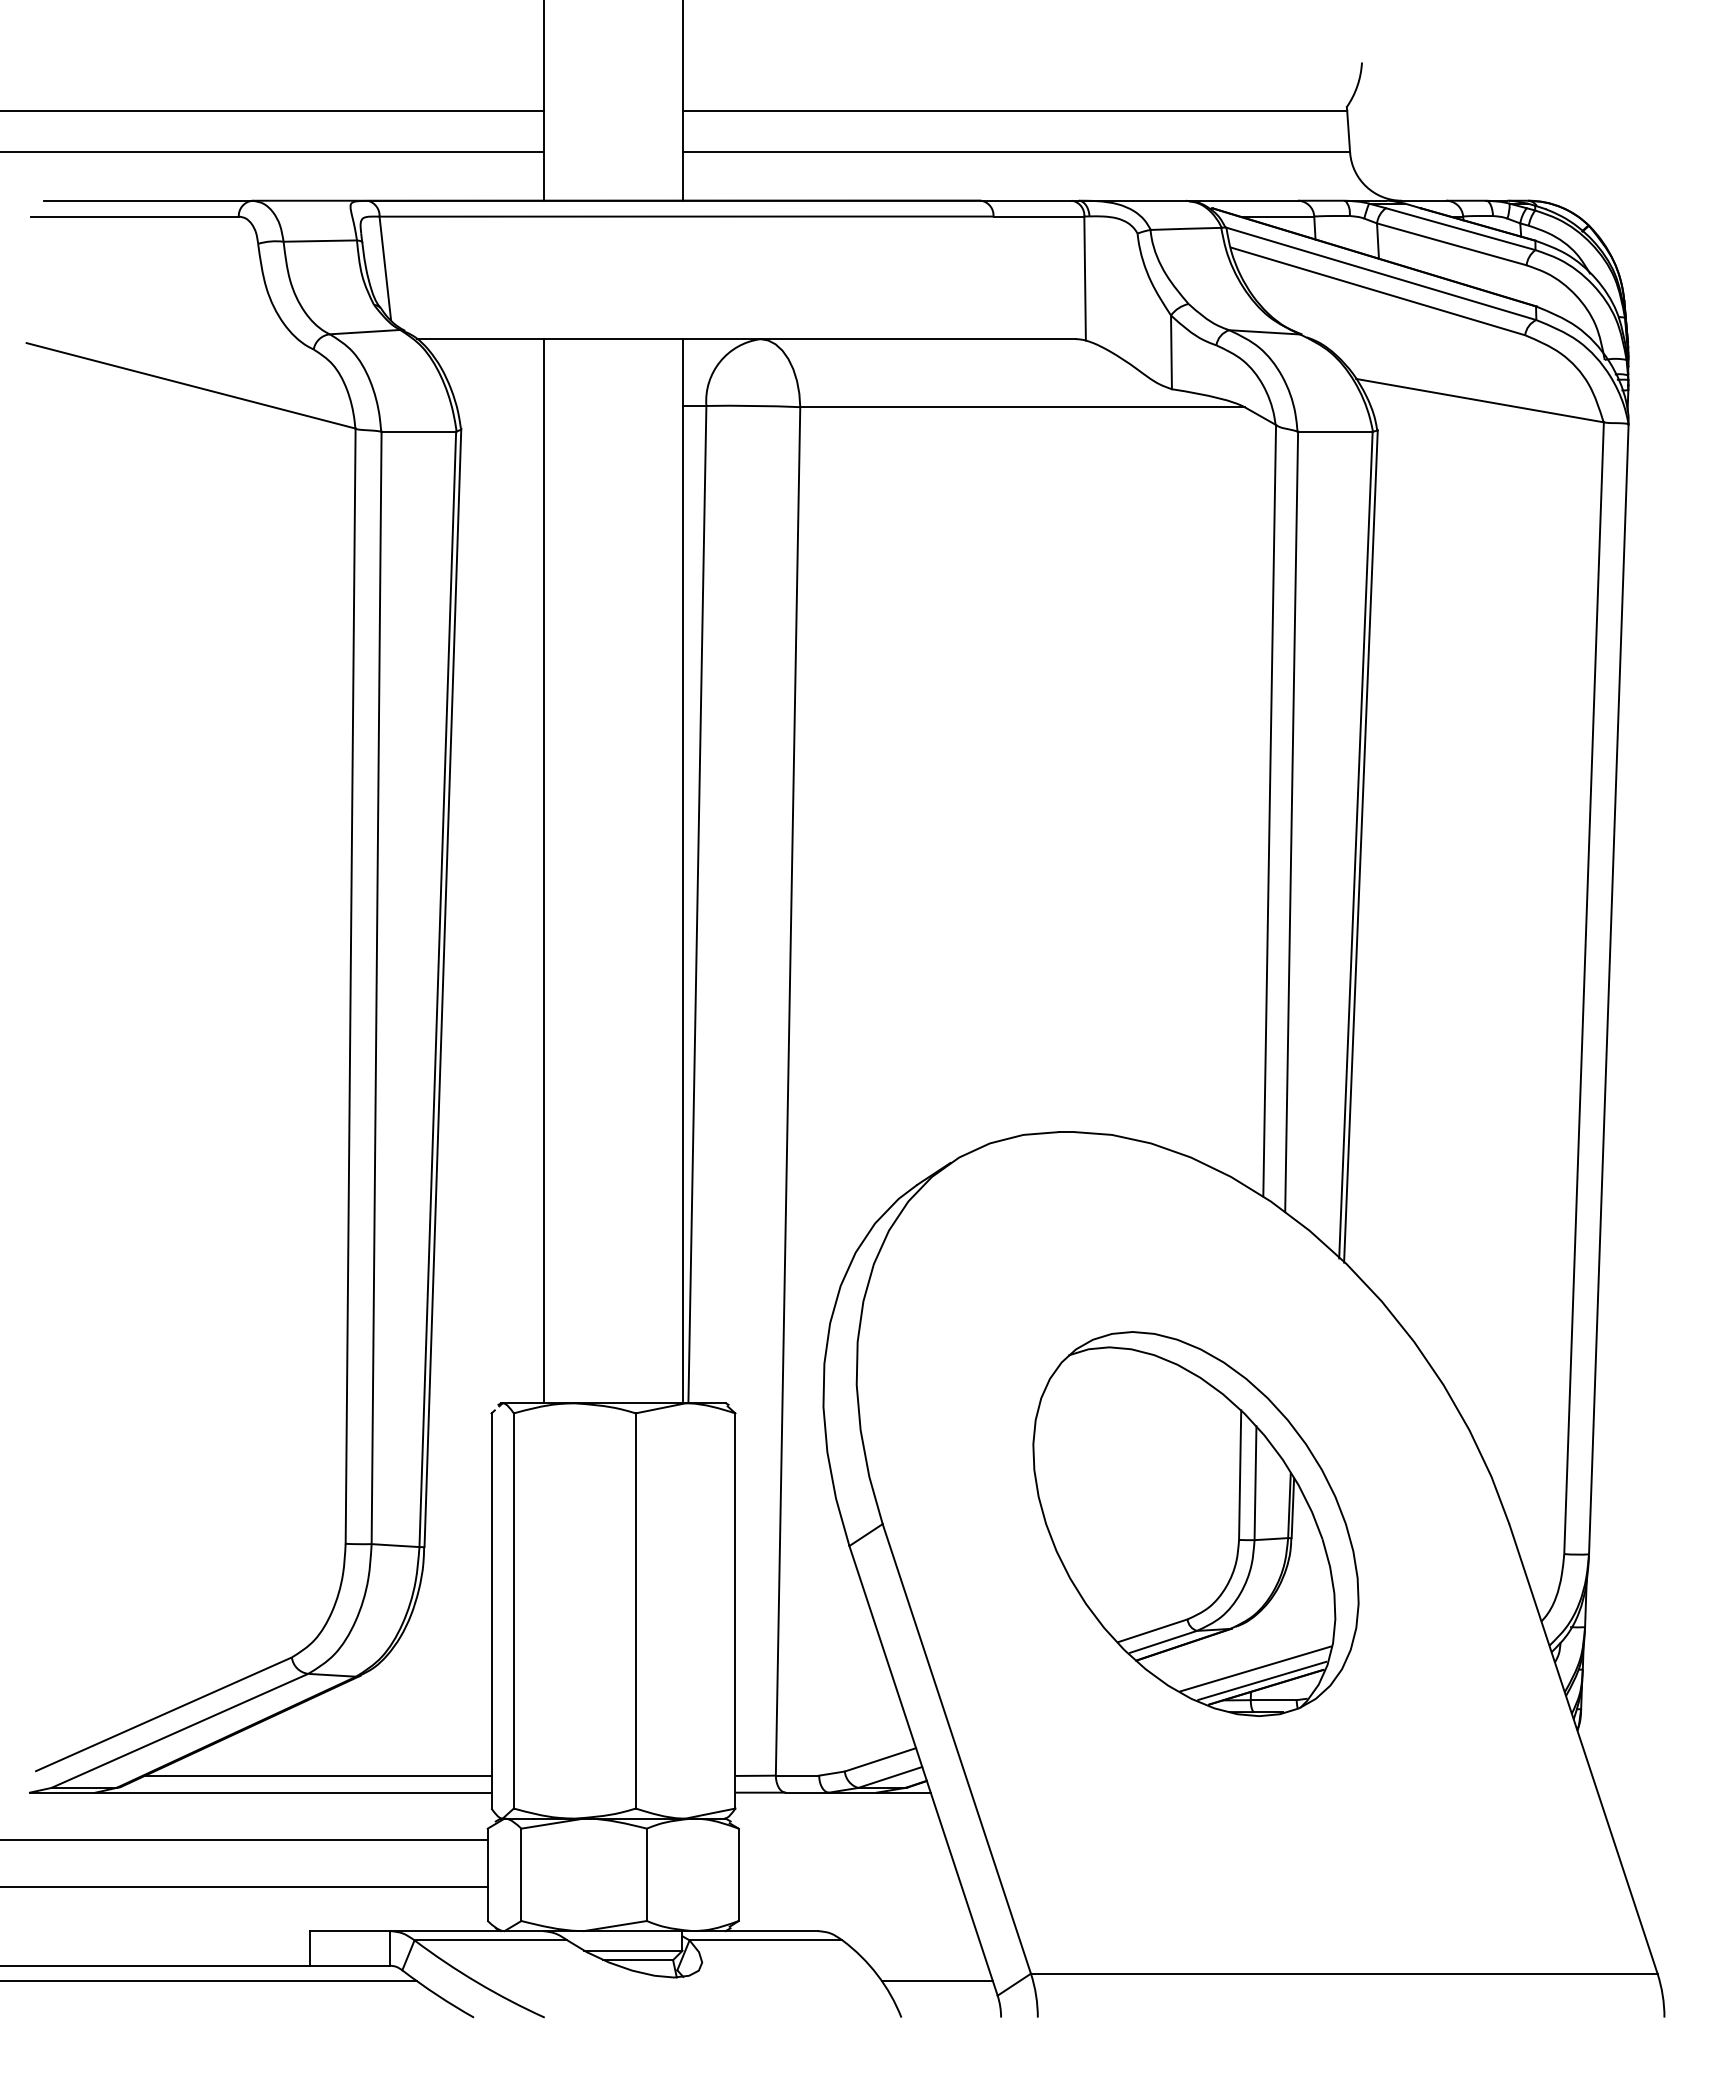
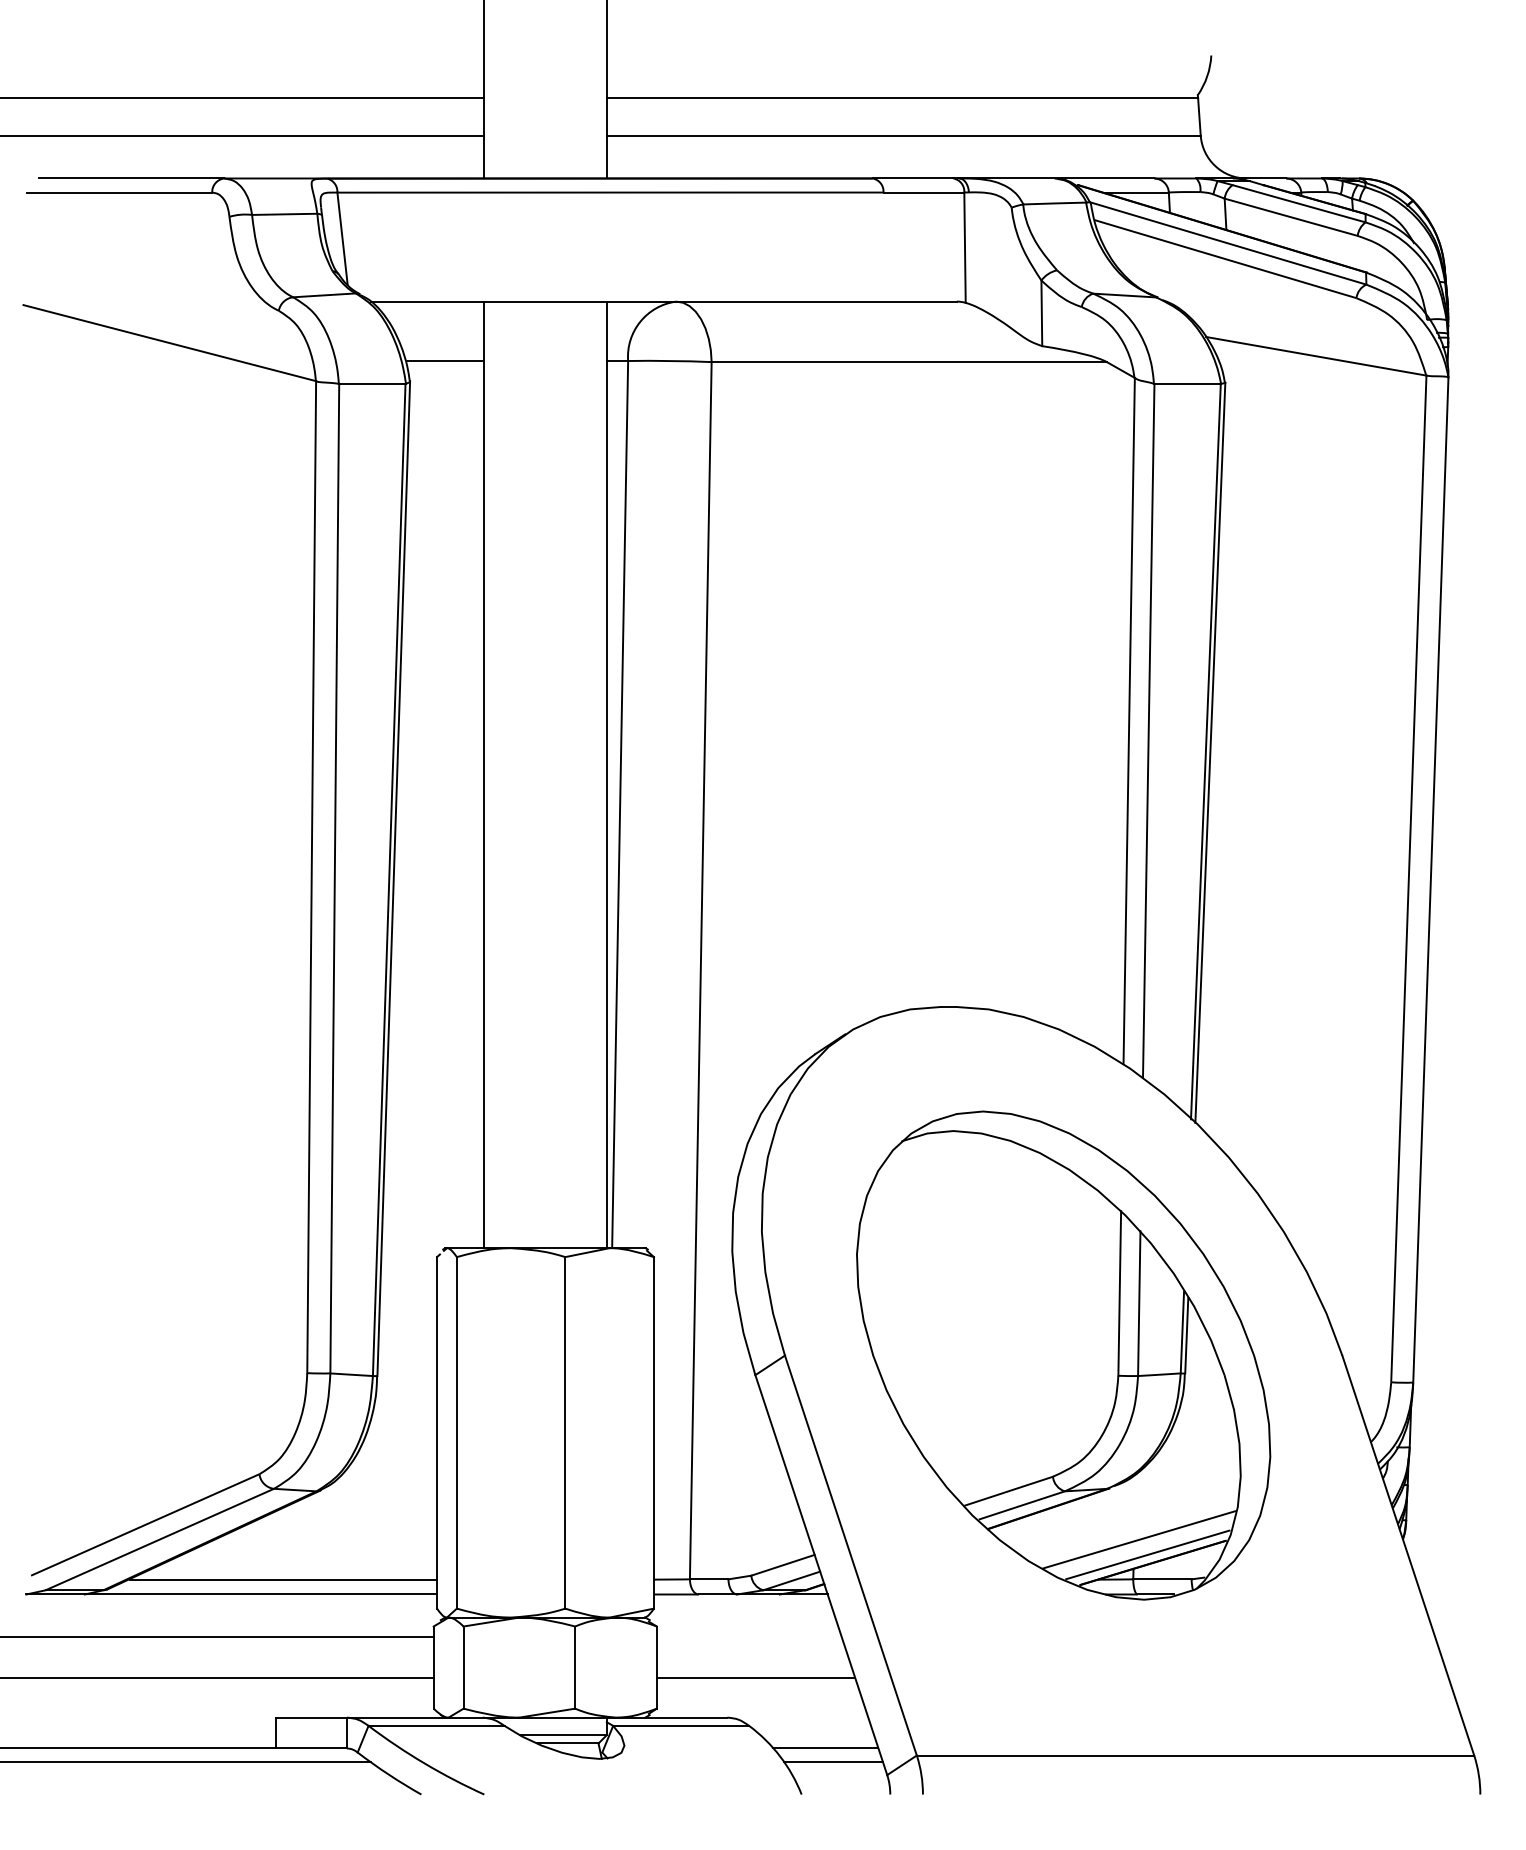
line: (500, 405) -> (445, 360), added
part: (1195, 1523) -> (1063, 1355), size x1.43
line: (849, 1886) -> (755, 1677), added
line: (927, 1965) -> (824, 1748), added

